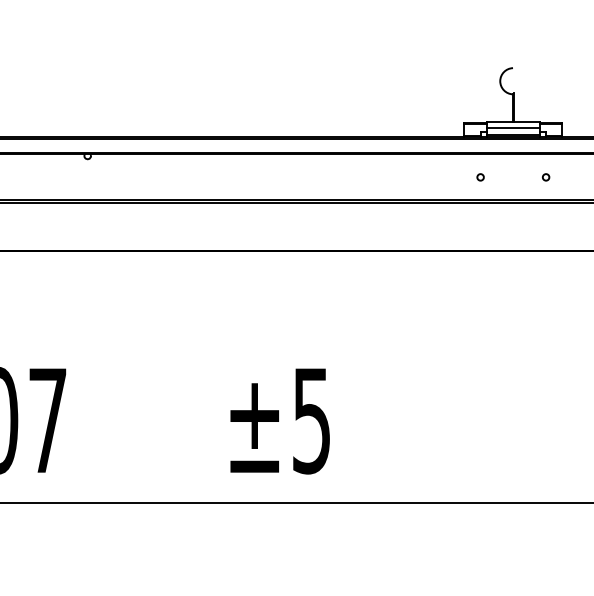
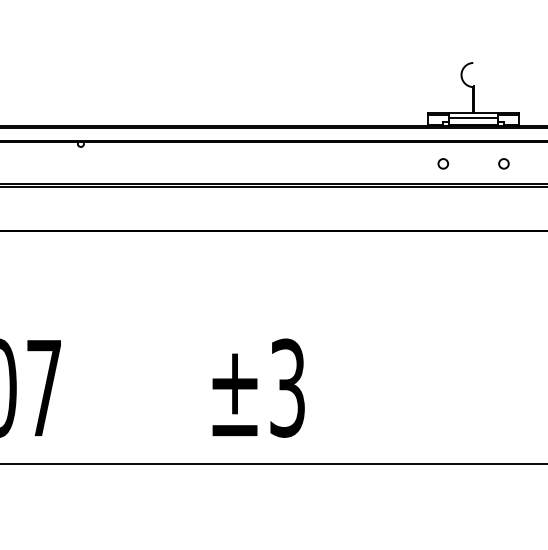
circle: (480, 177) -> (443, 163), size x1.6
circle: (545, 177) -> (503, 163), size x1.6
text: (311, 419) -> (287, 387), ±5 -> ±3

